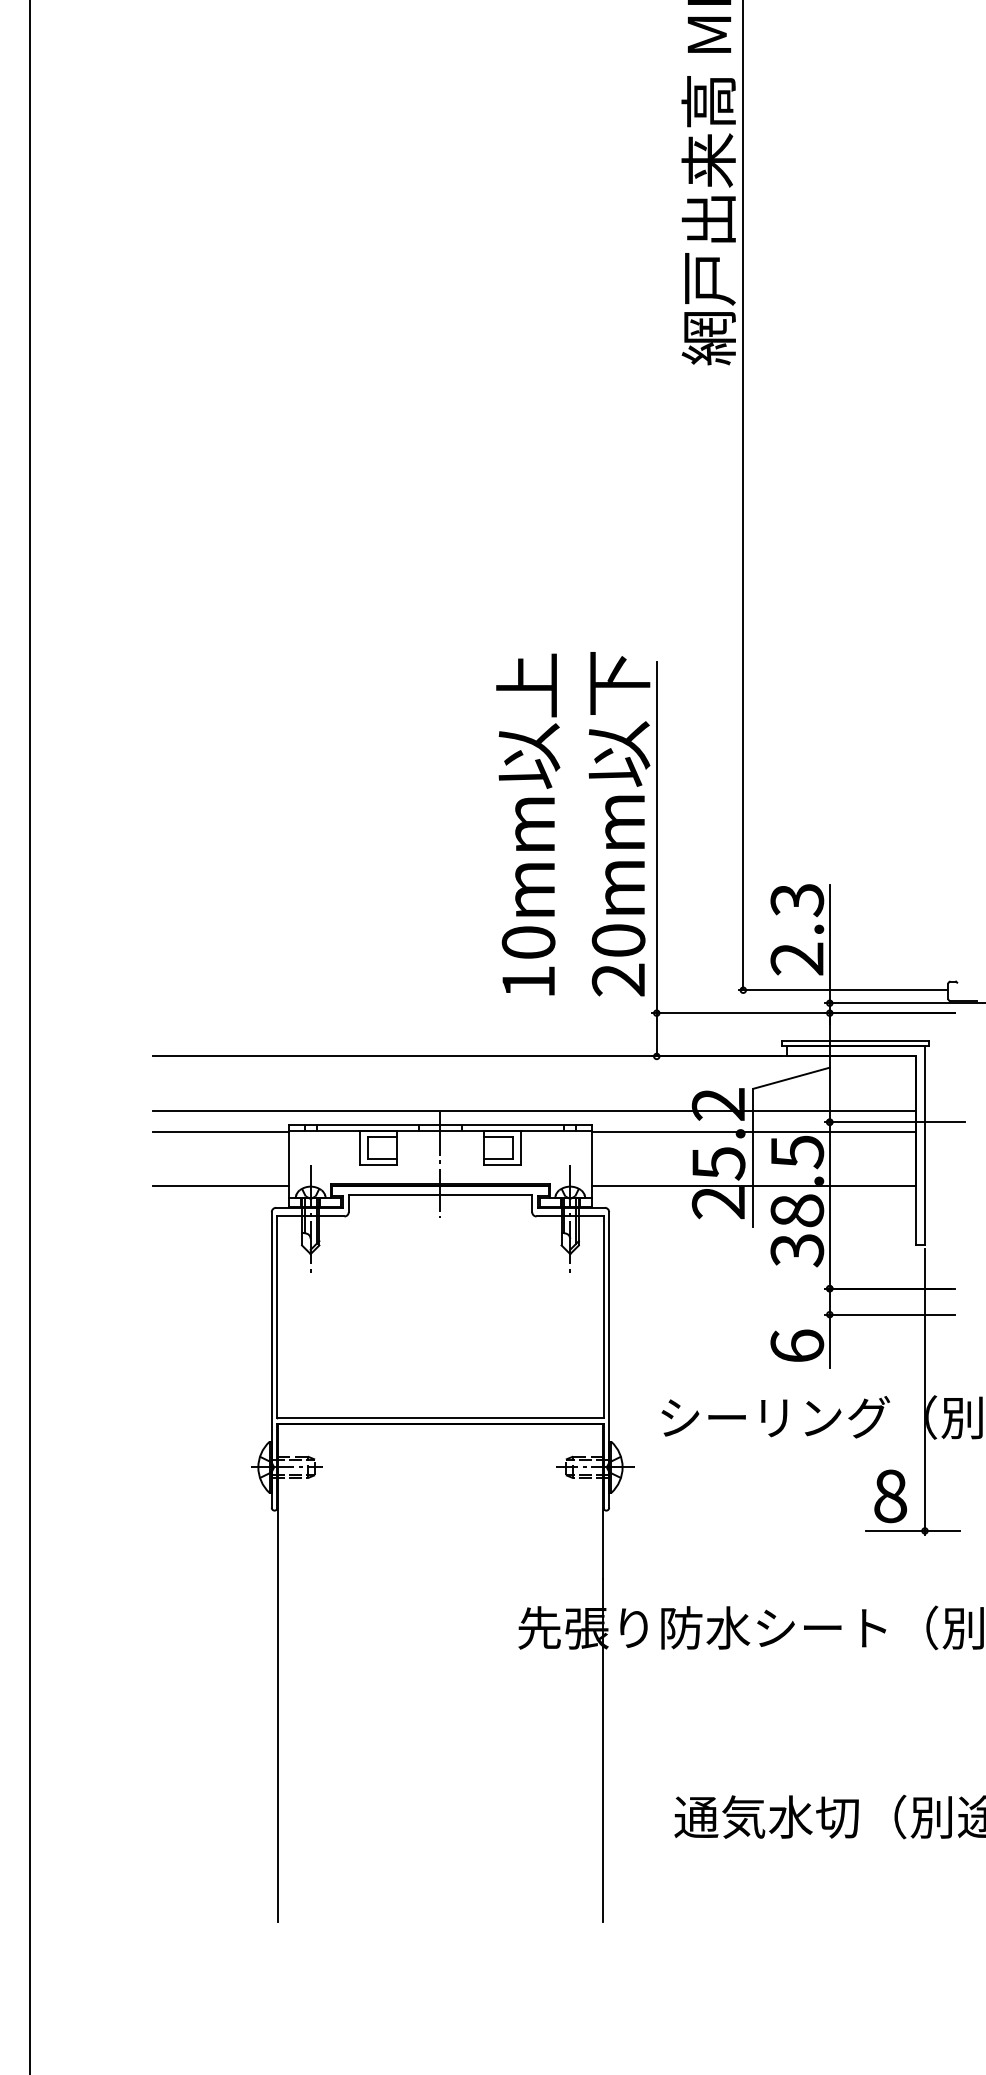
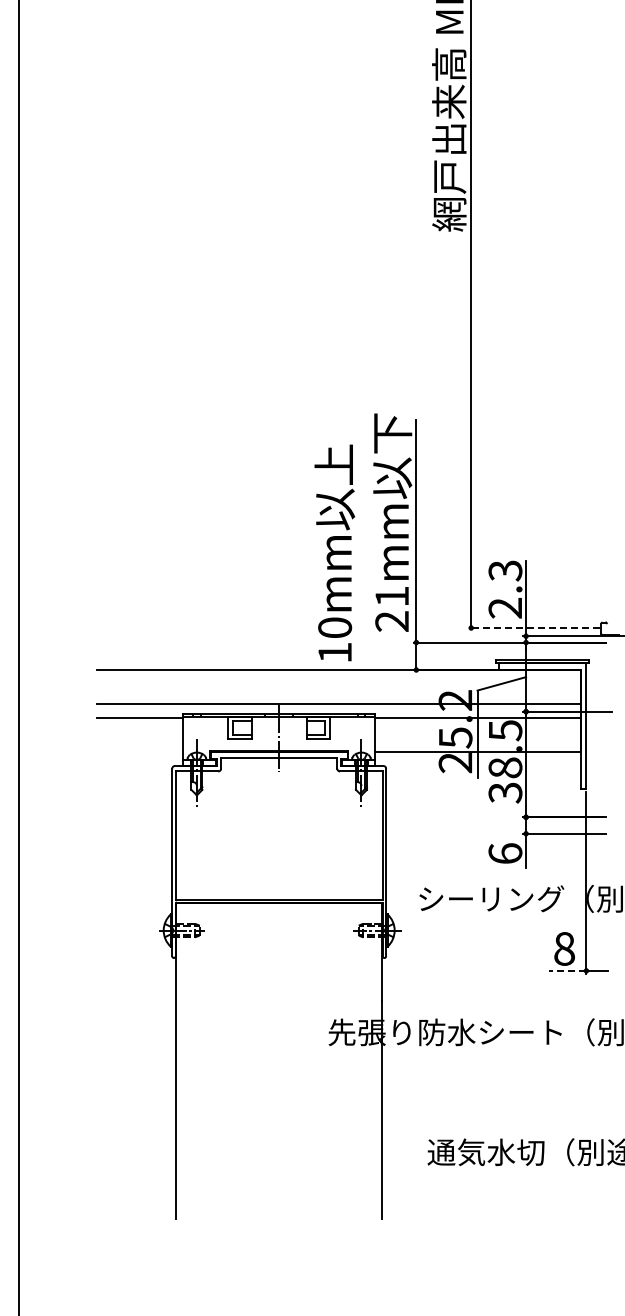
text: (527, 823) -> (334, 552), moved
text: (619, 940) -> (392, 596), 20mm -> 21mm
line: (843, 990) -> (534, 628), solid -> dashed
line: (220, 1186) -> (139, 752), removed
line: (895, 1530) -> (567, 970), solid -> dashed

